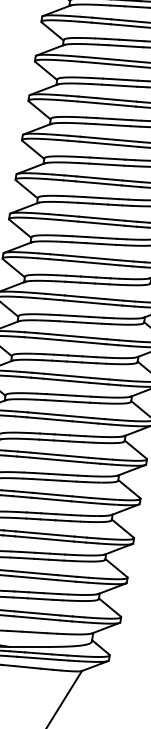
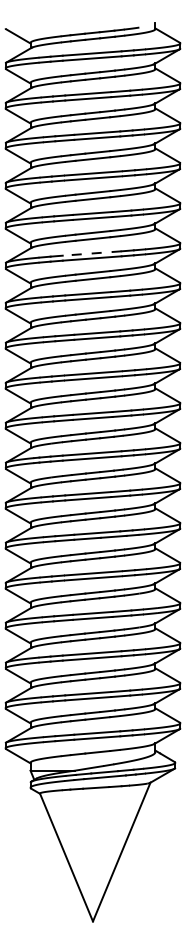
line: (110, 139) -> (92, 253), solid -> dashed

